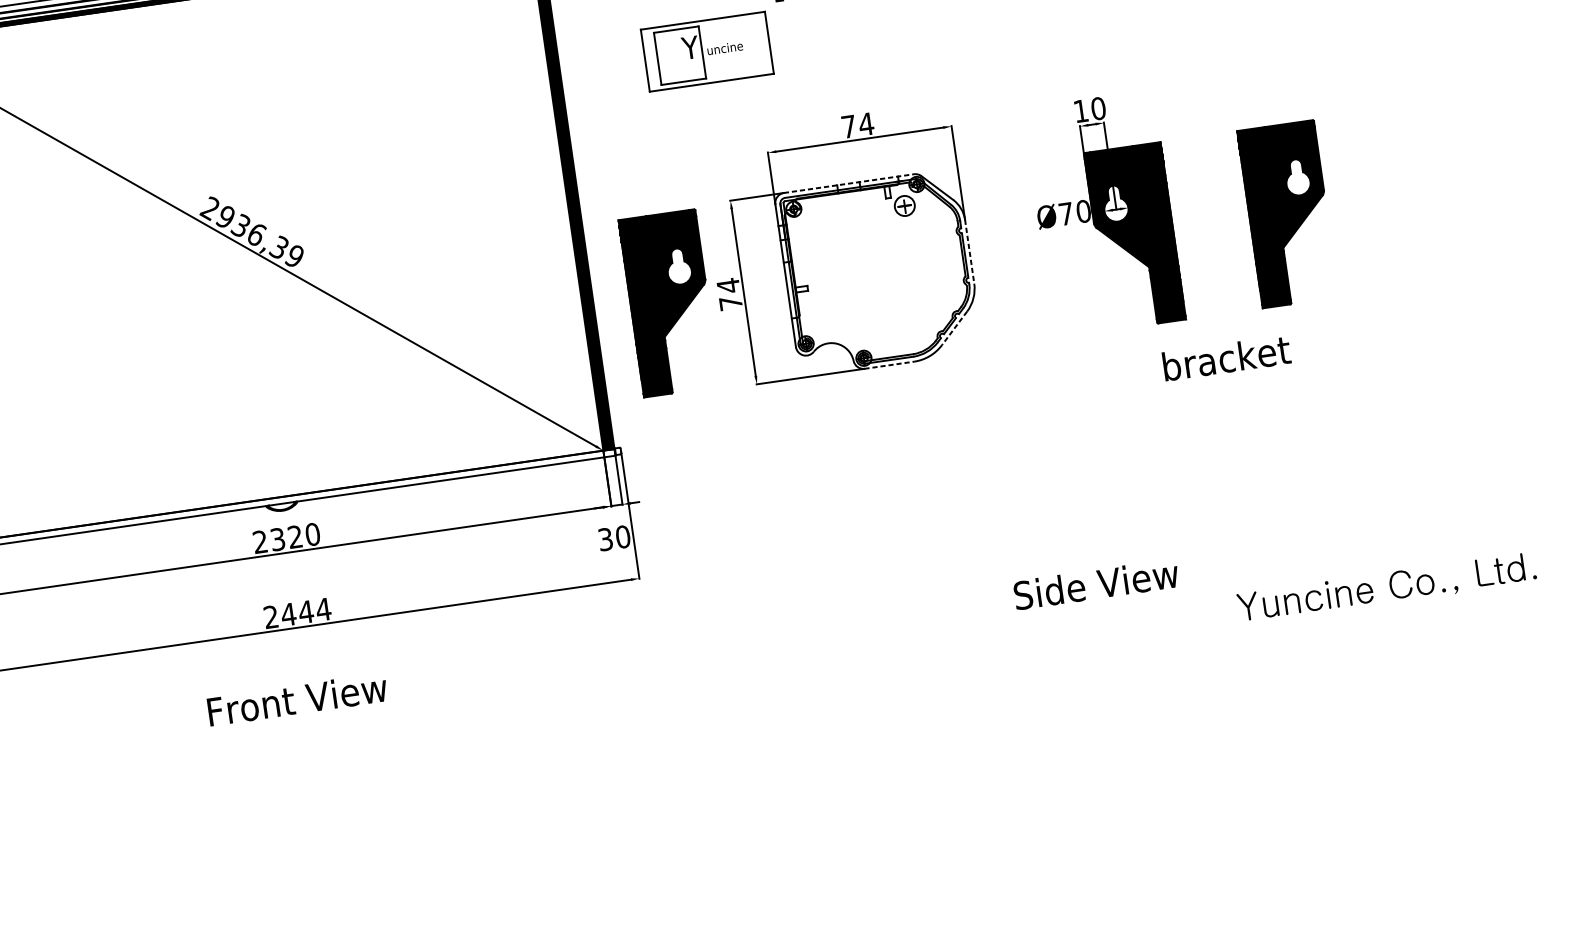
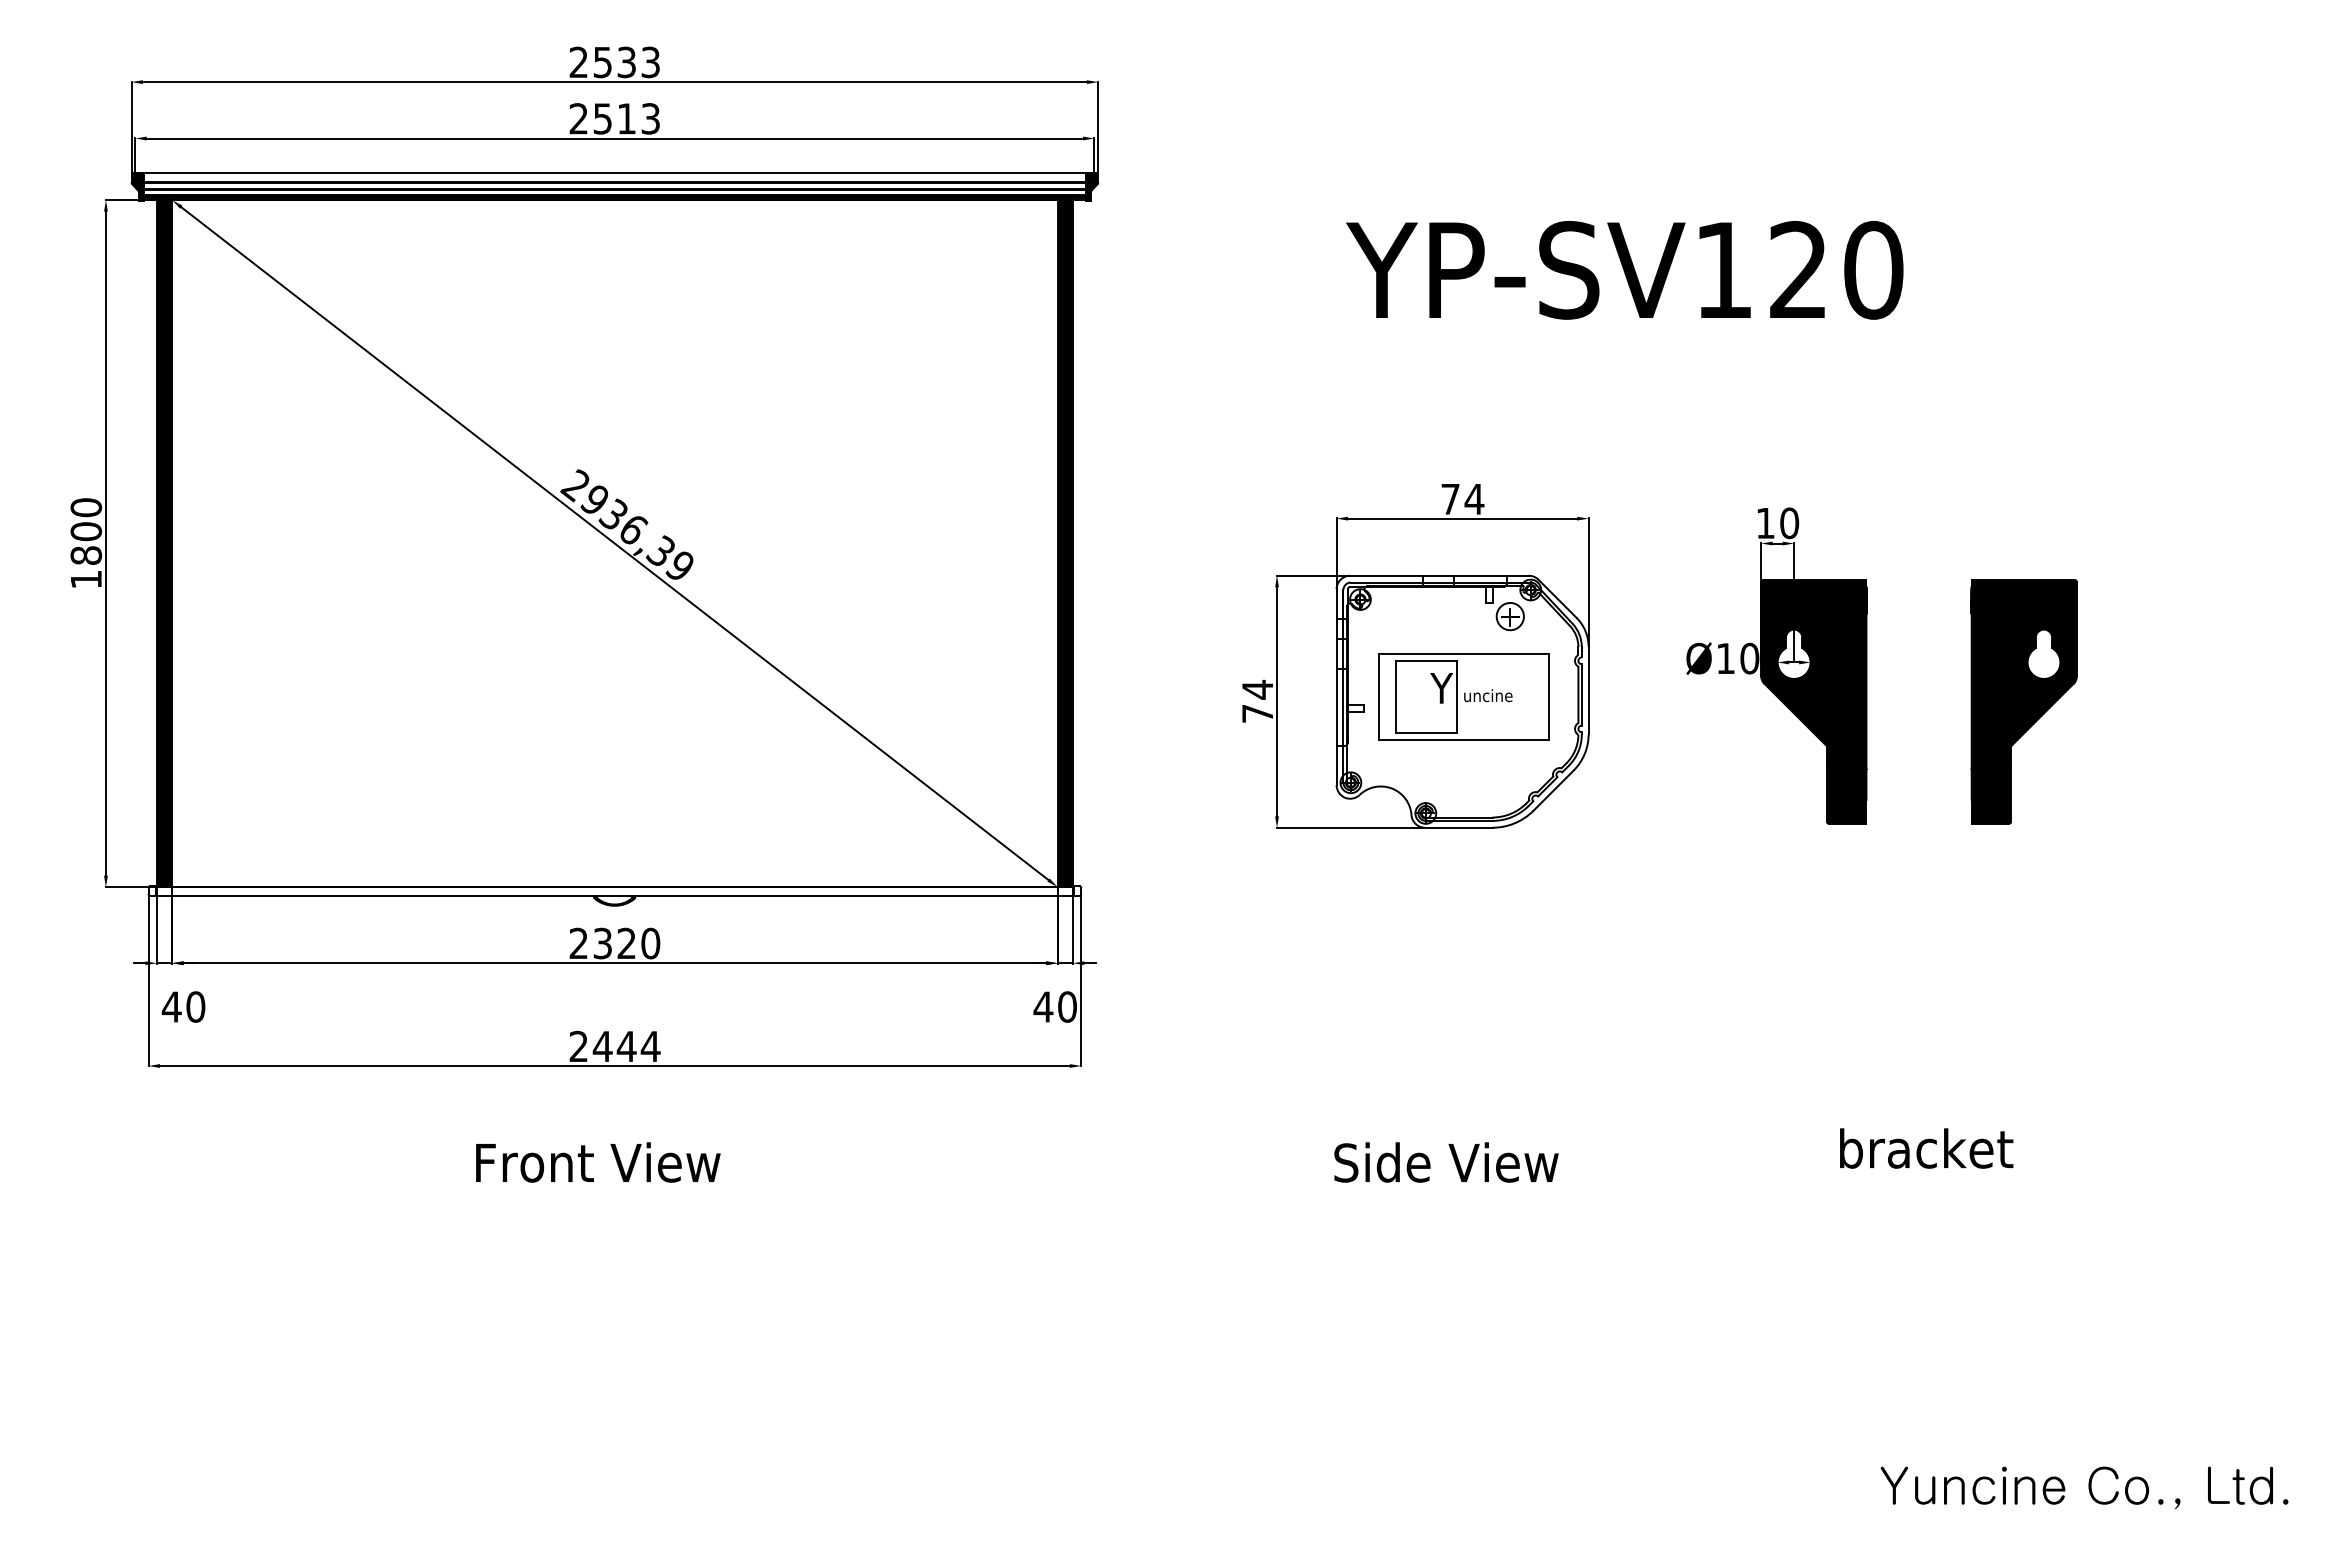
part: (707, 51) -> (1463, 696), moved
line: (849, 183) -> (1440, 575), dashed -> solid
text: (1066, 213) -> (1725, 658), Ø70 -> Ø10
line: (969, 251) -> (1588, 690), dashed -> solid
part: (669, 303) -> (1174, 701), removed
line: (954, 328) -> (1553, 791), dashed -> solid
text: (1226, 358) -> (1926, 1148), moved
line: (889, 365) -> (1458, 827), dashed -> solid
text: (605, 539) -> (1043, 1006), 30 -> 40
text: (1096, 584) -> (1446, 1162), moved
text: (1386, 587) -> (2084, 1487), moved

